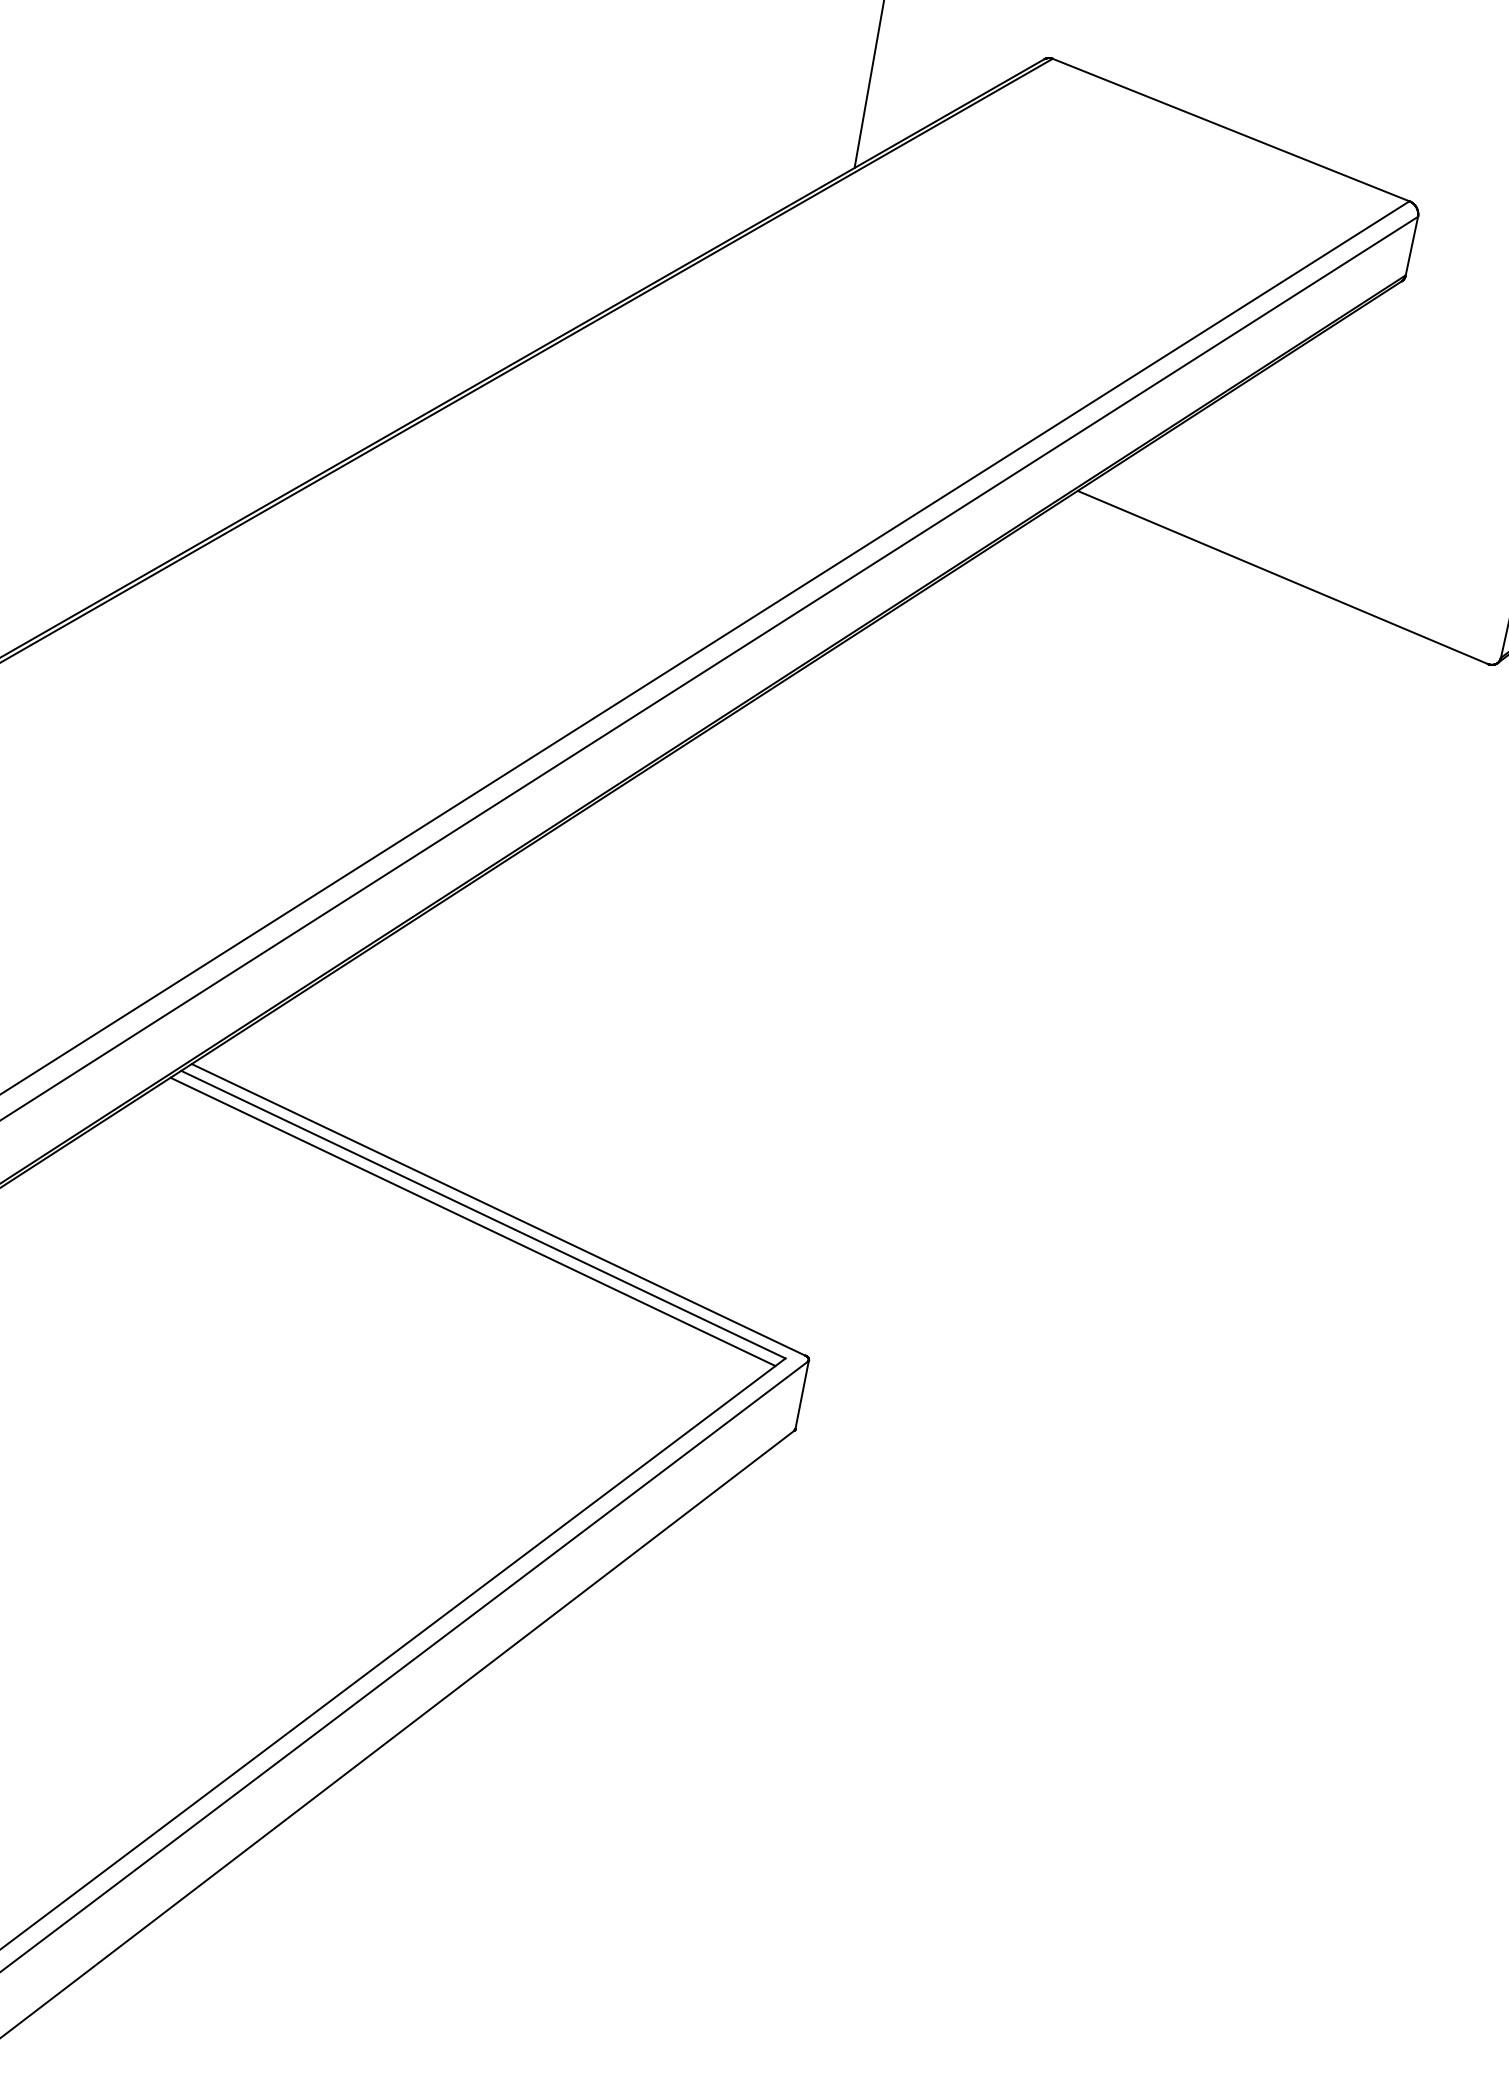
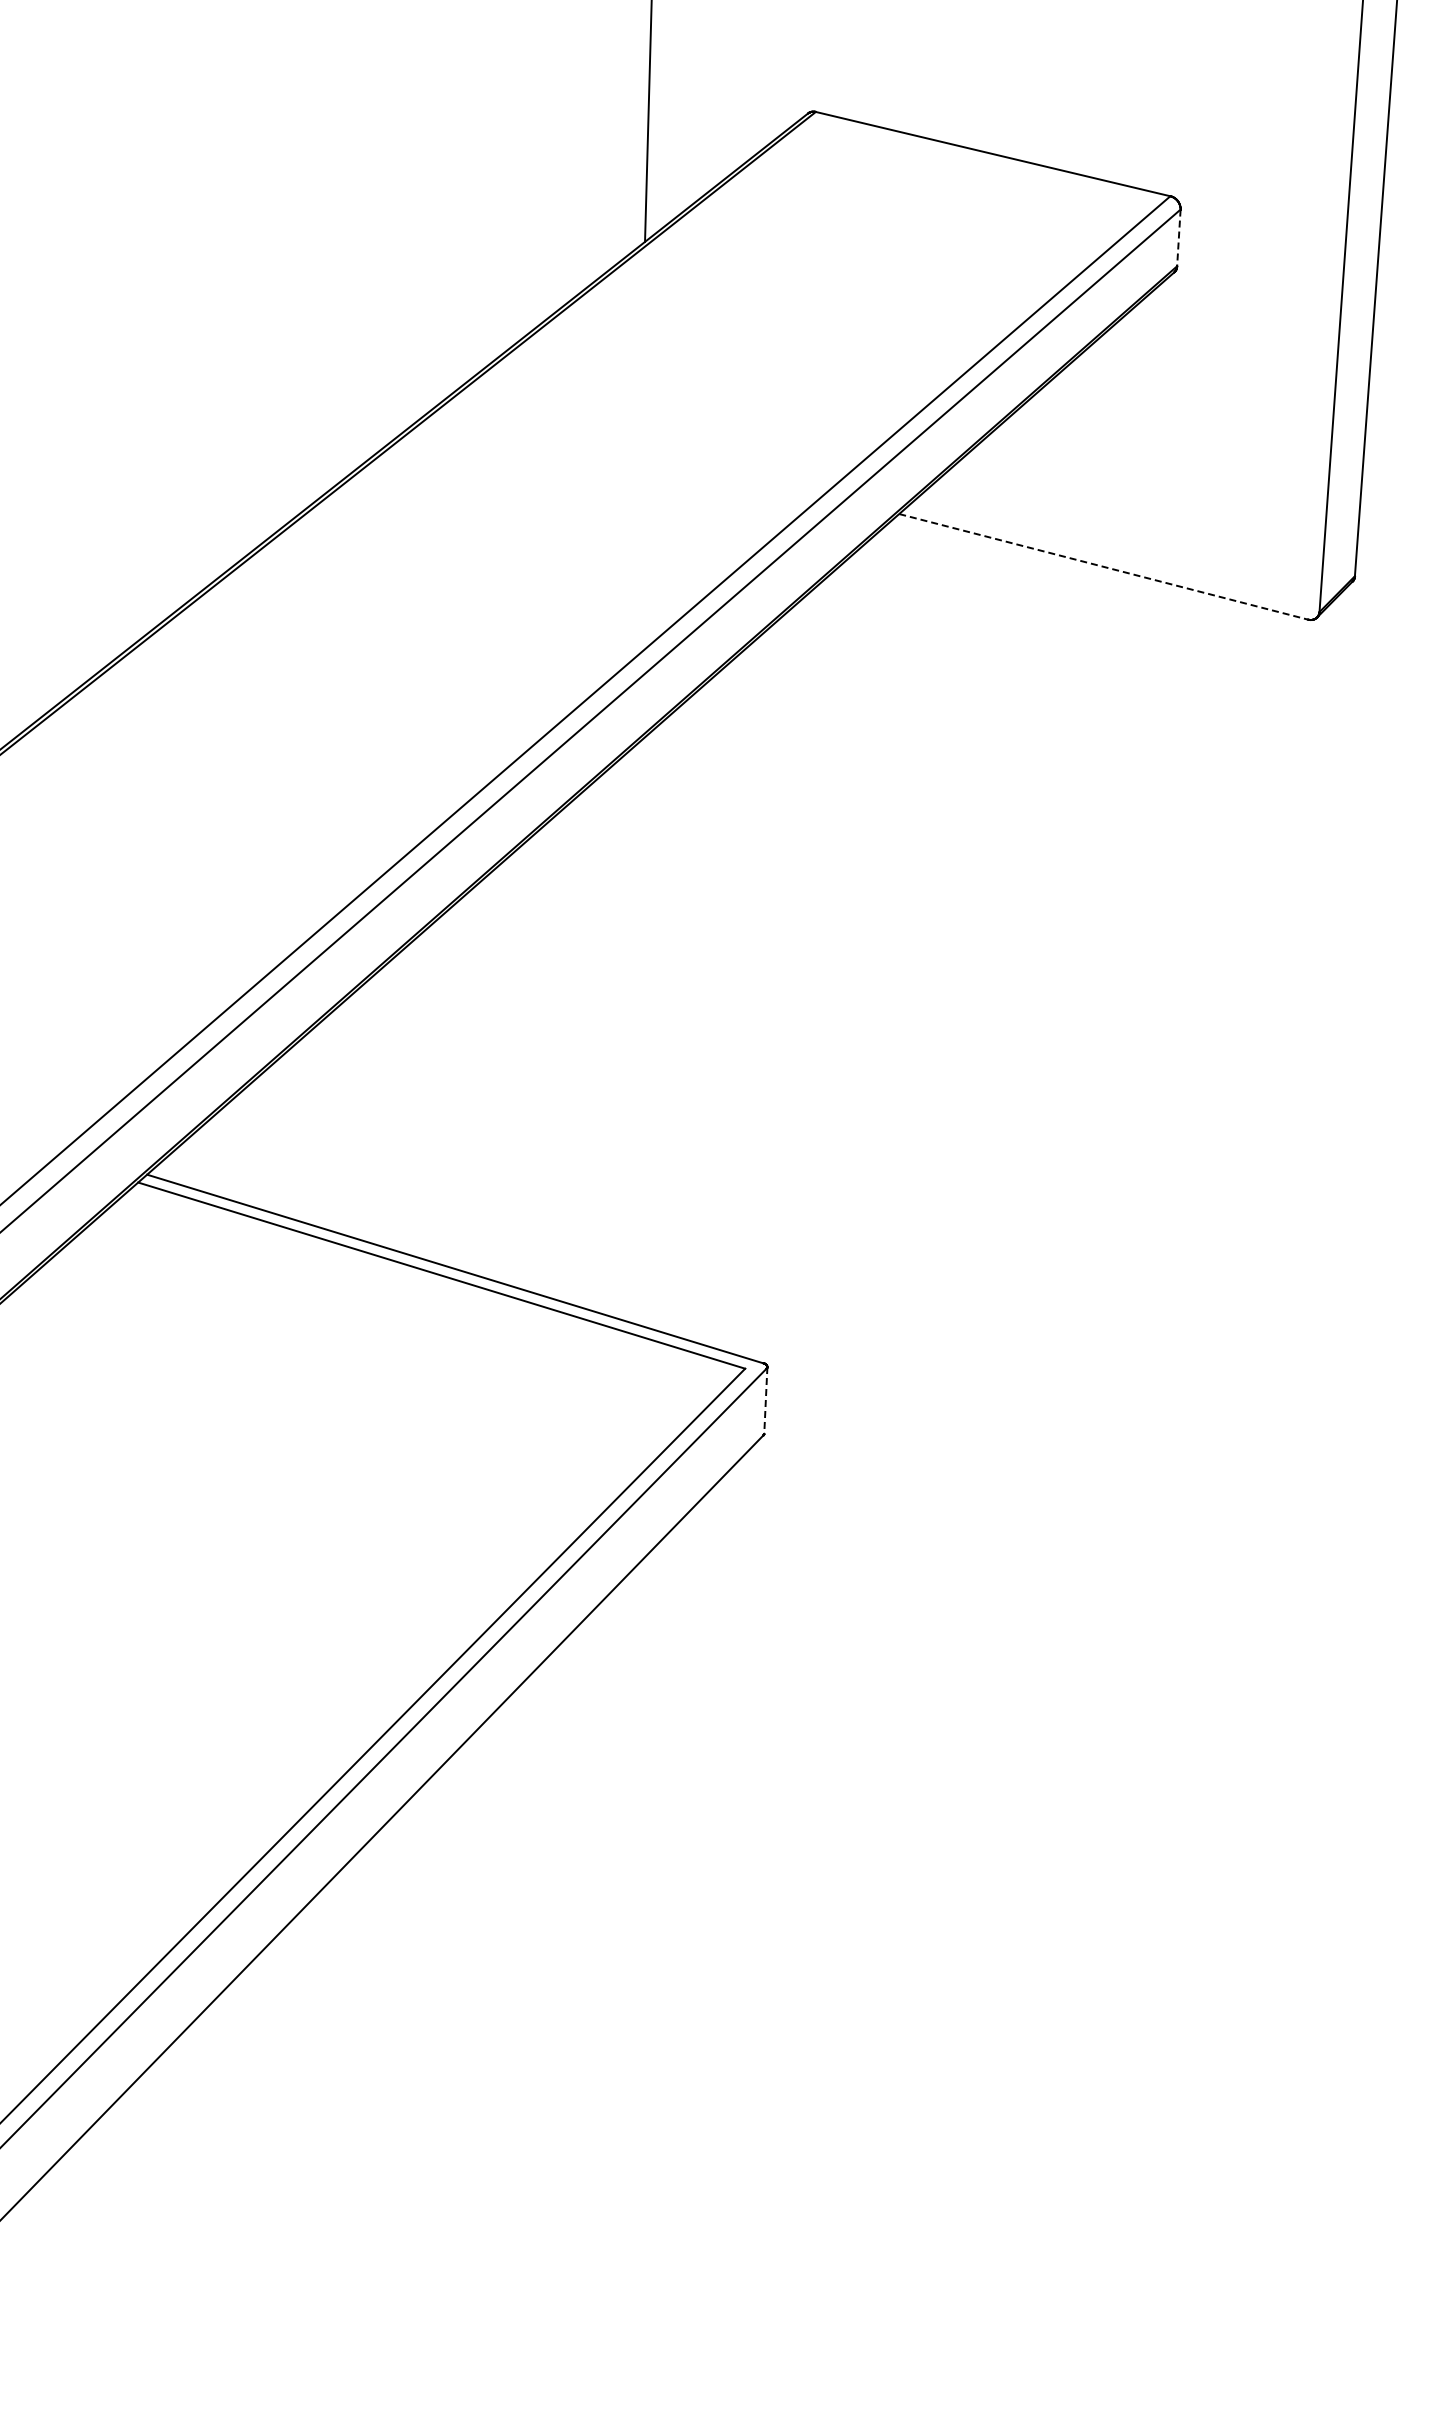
line: (1411, 246) -> (1178, 238), solid -> dashed
line: (1283, 577) -> (1104, 566), solid -> dashed
line: (472, 1221) -> (432, 1283), removed
line: (801, 1394) -> (765, 1400), solid -> dashed

